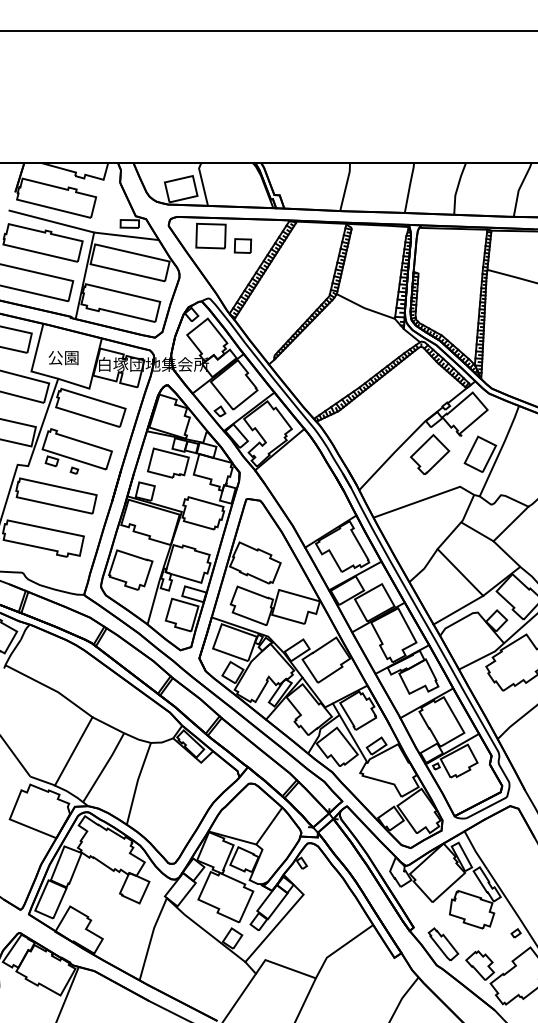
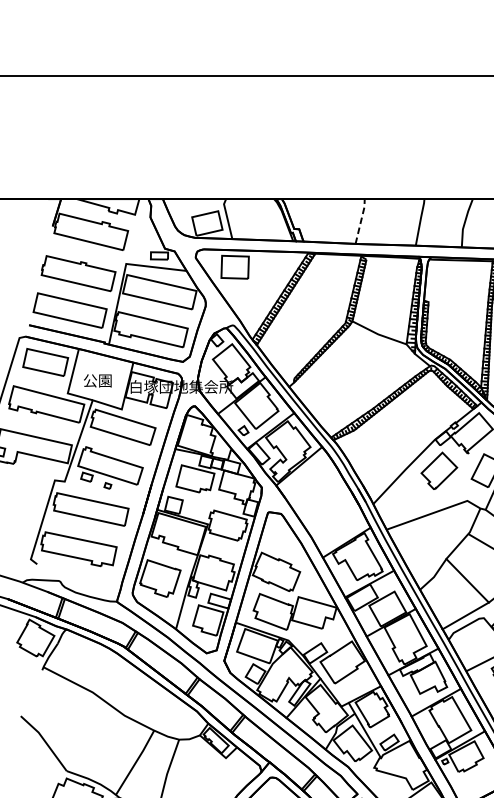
line: (346, 186) -> (361, 221), solid -> dashed
line: (51, 221) -> (86, 253), removed
part: (242, 245) -> (264, 276), removed
line: (73, 751) -> (106, 747), removed

